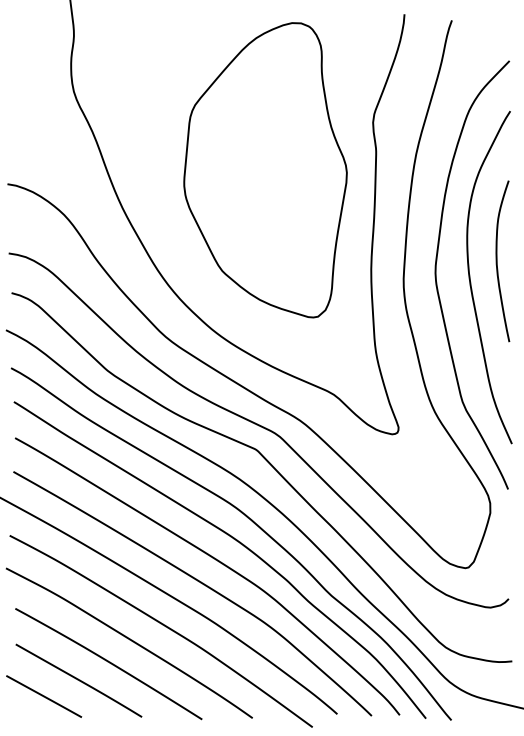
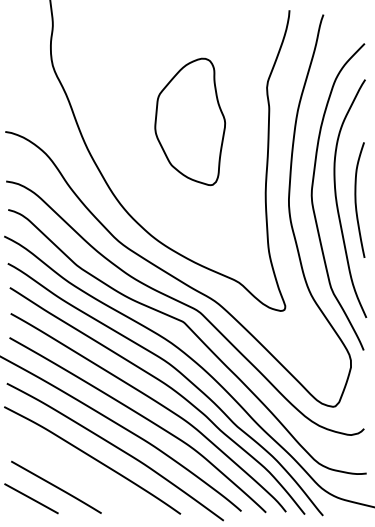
part: (266, 169) -> (190, 121), size x0.6
curve: (498, 260) -> (356, 199), moved
curve: (108, 662) -> (77, 474), removed

